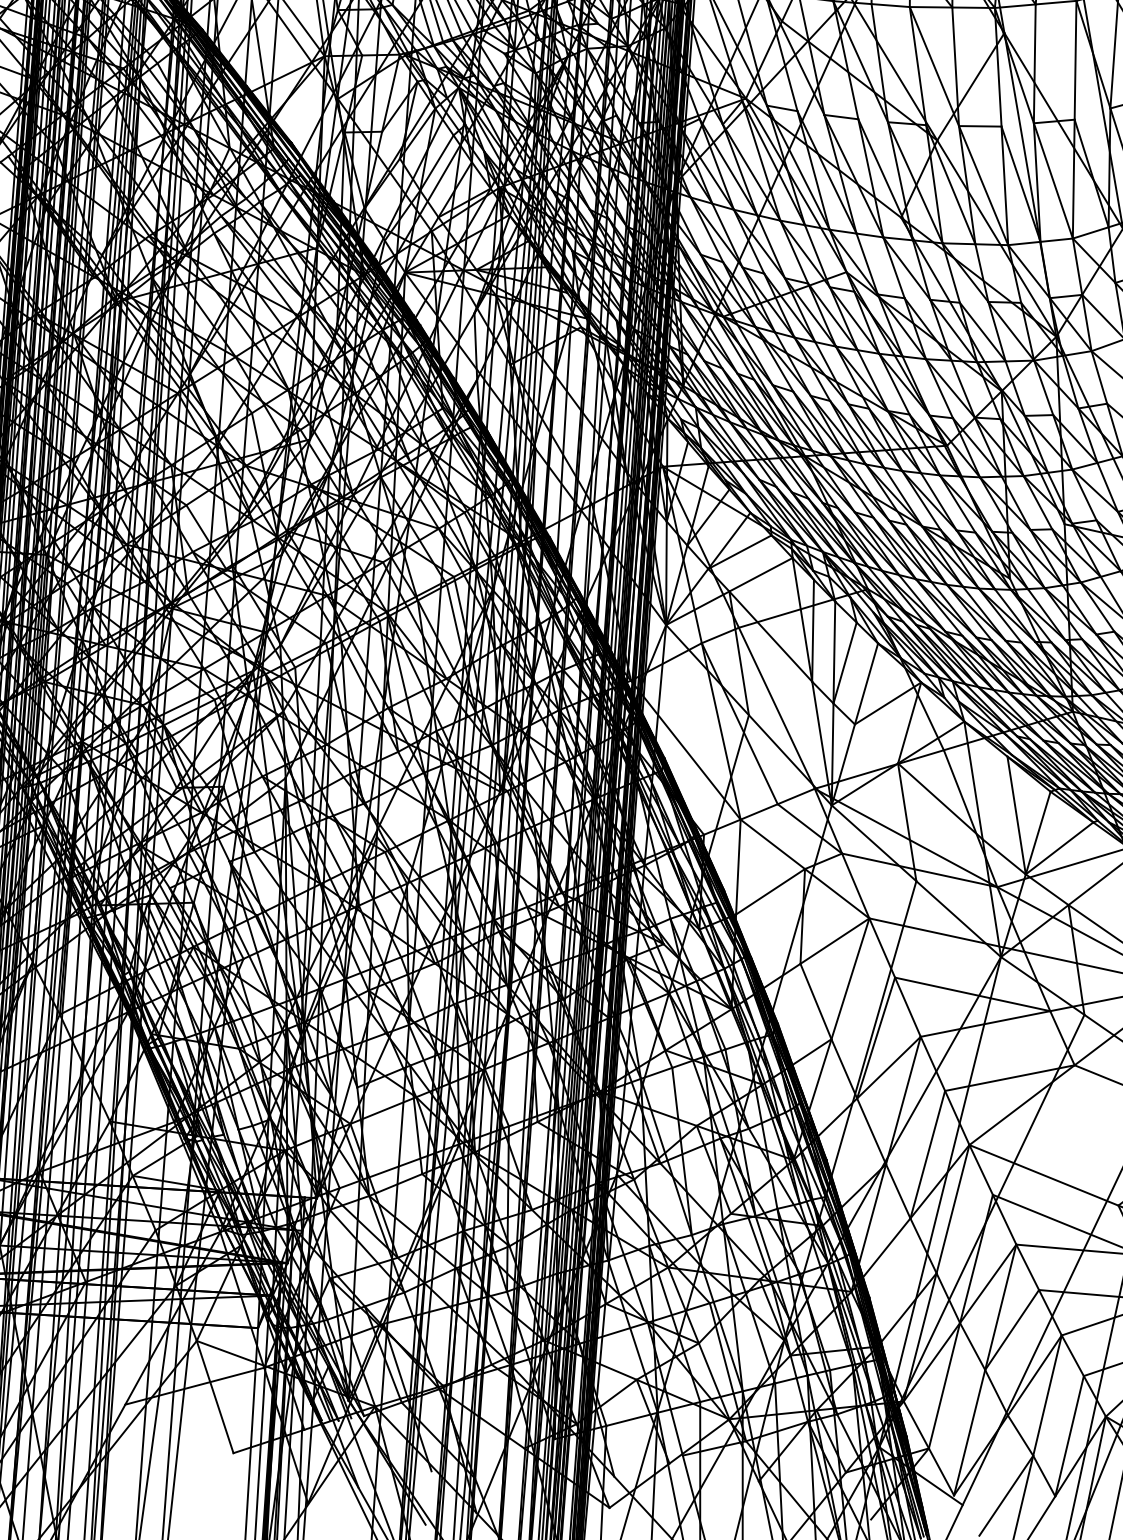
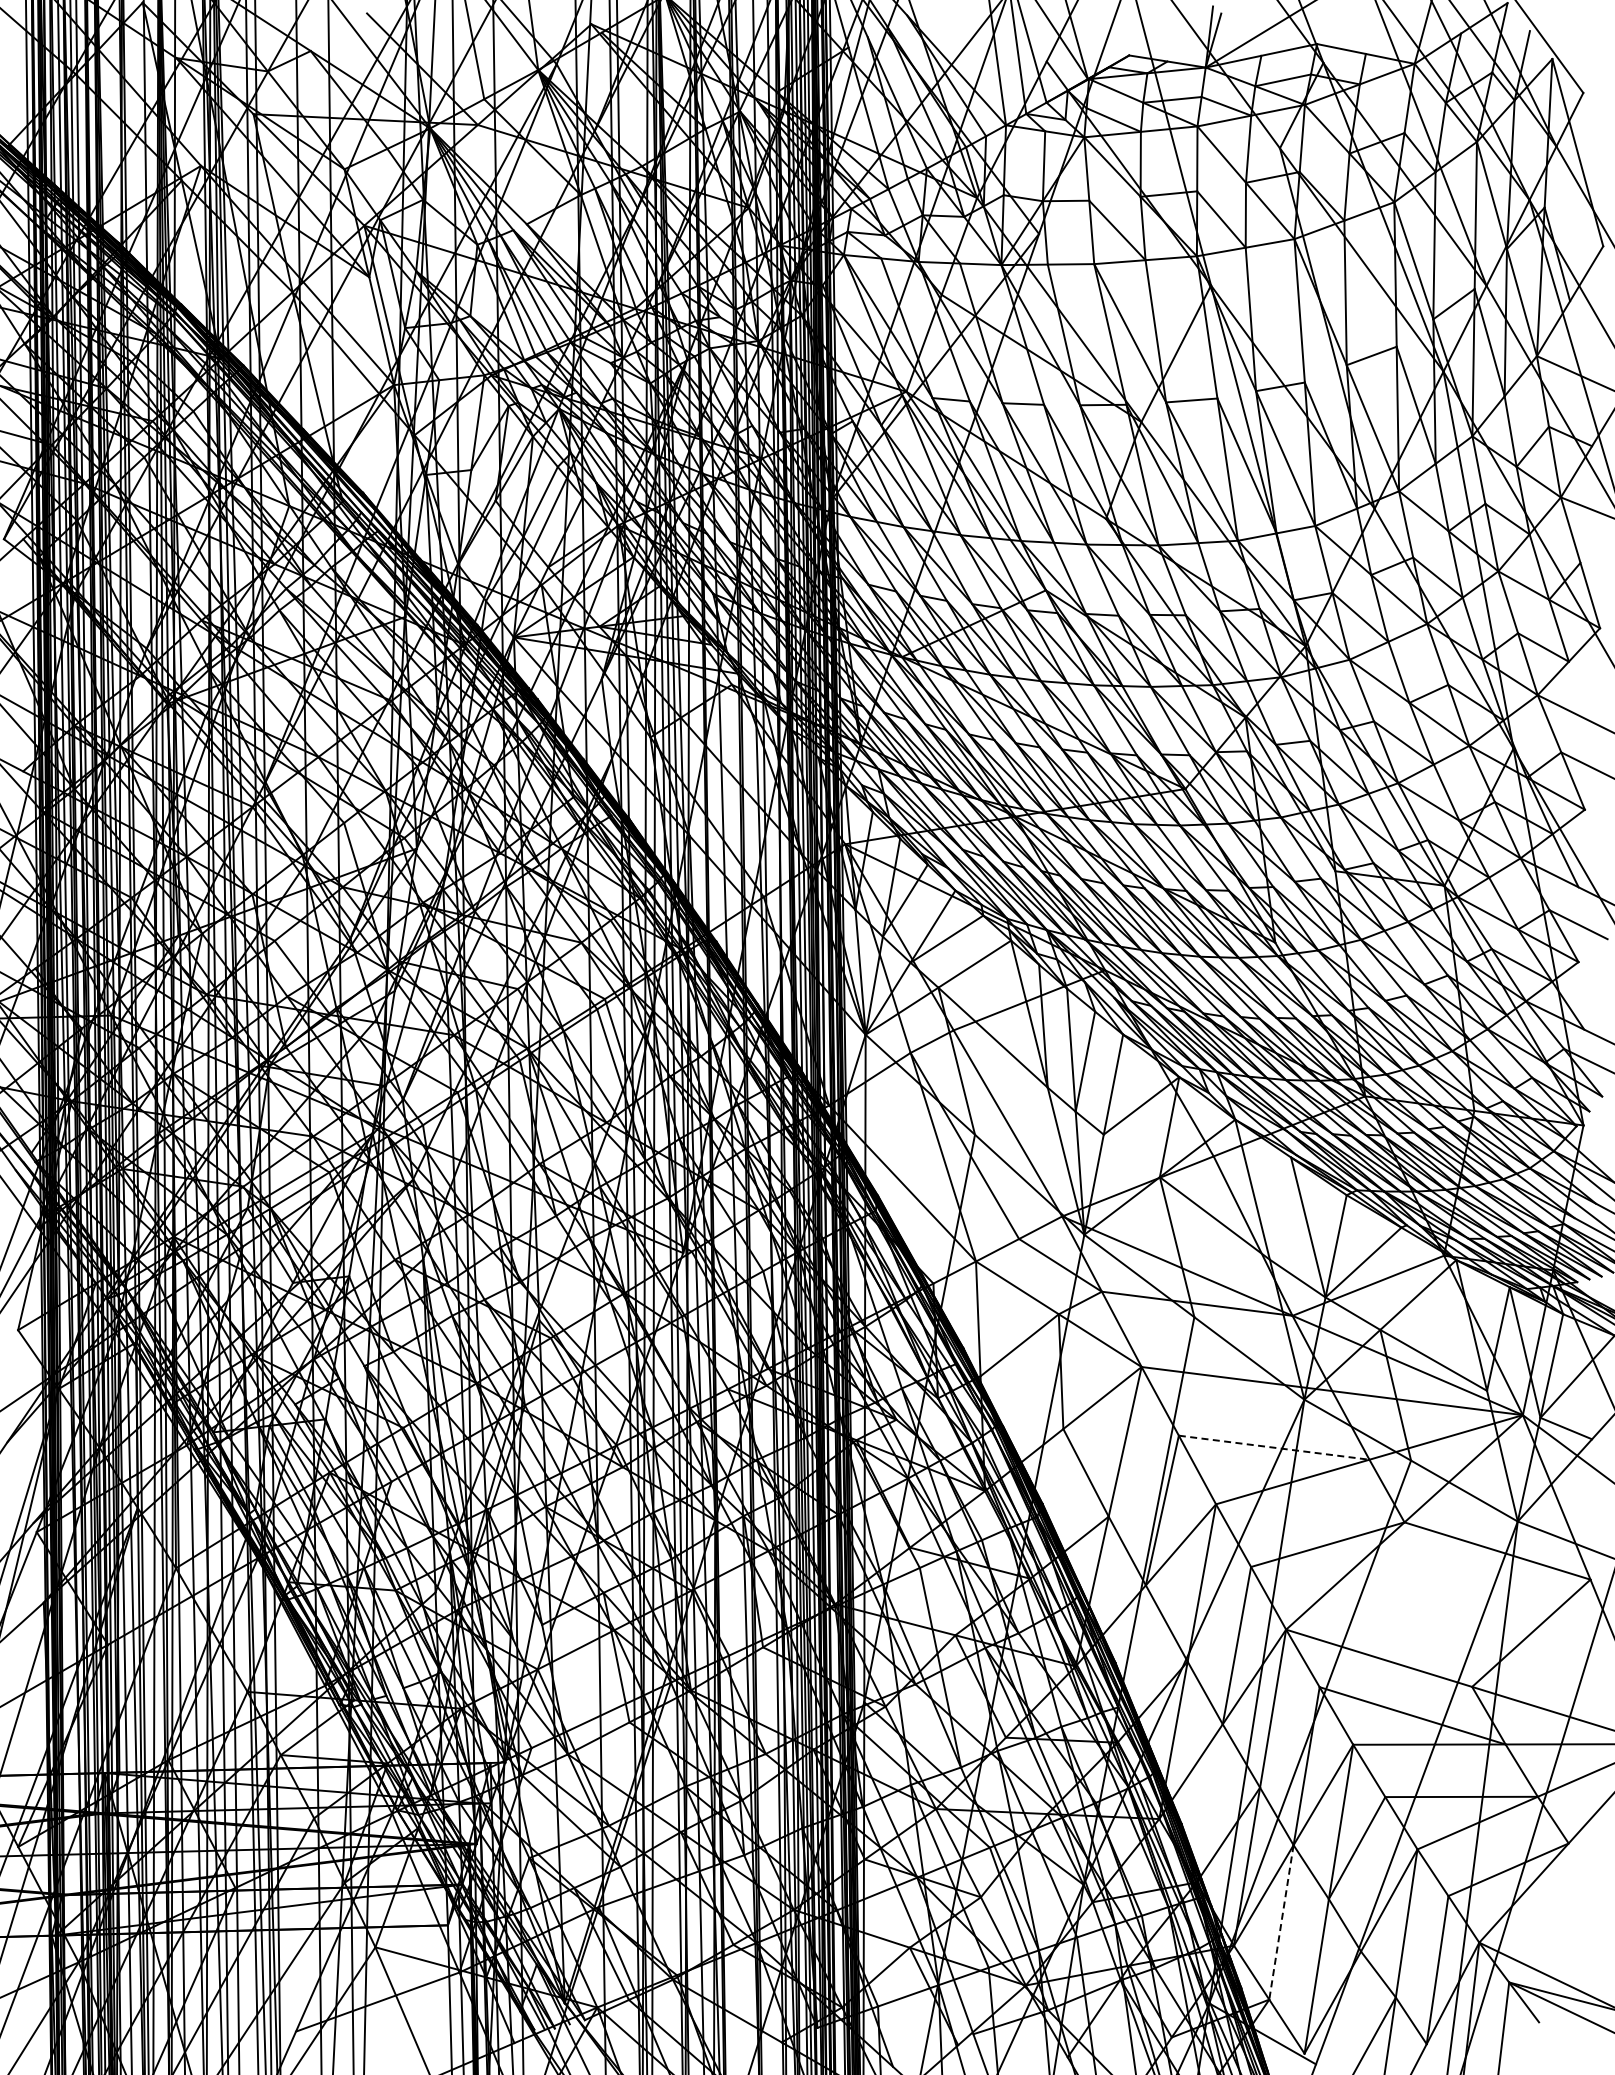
line: (972, 994) -> (1274, 1447), solid -> dashed
line: (944, 1385) -> (1281, 1922), solid -> dashed

